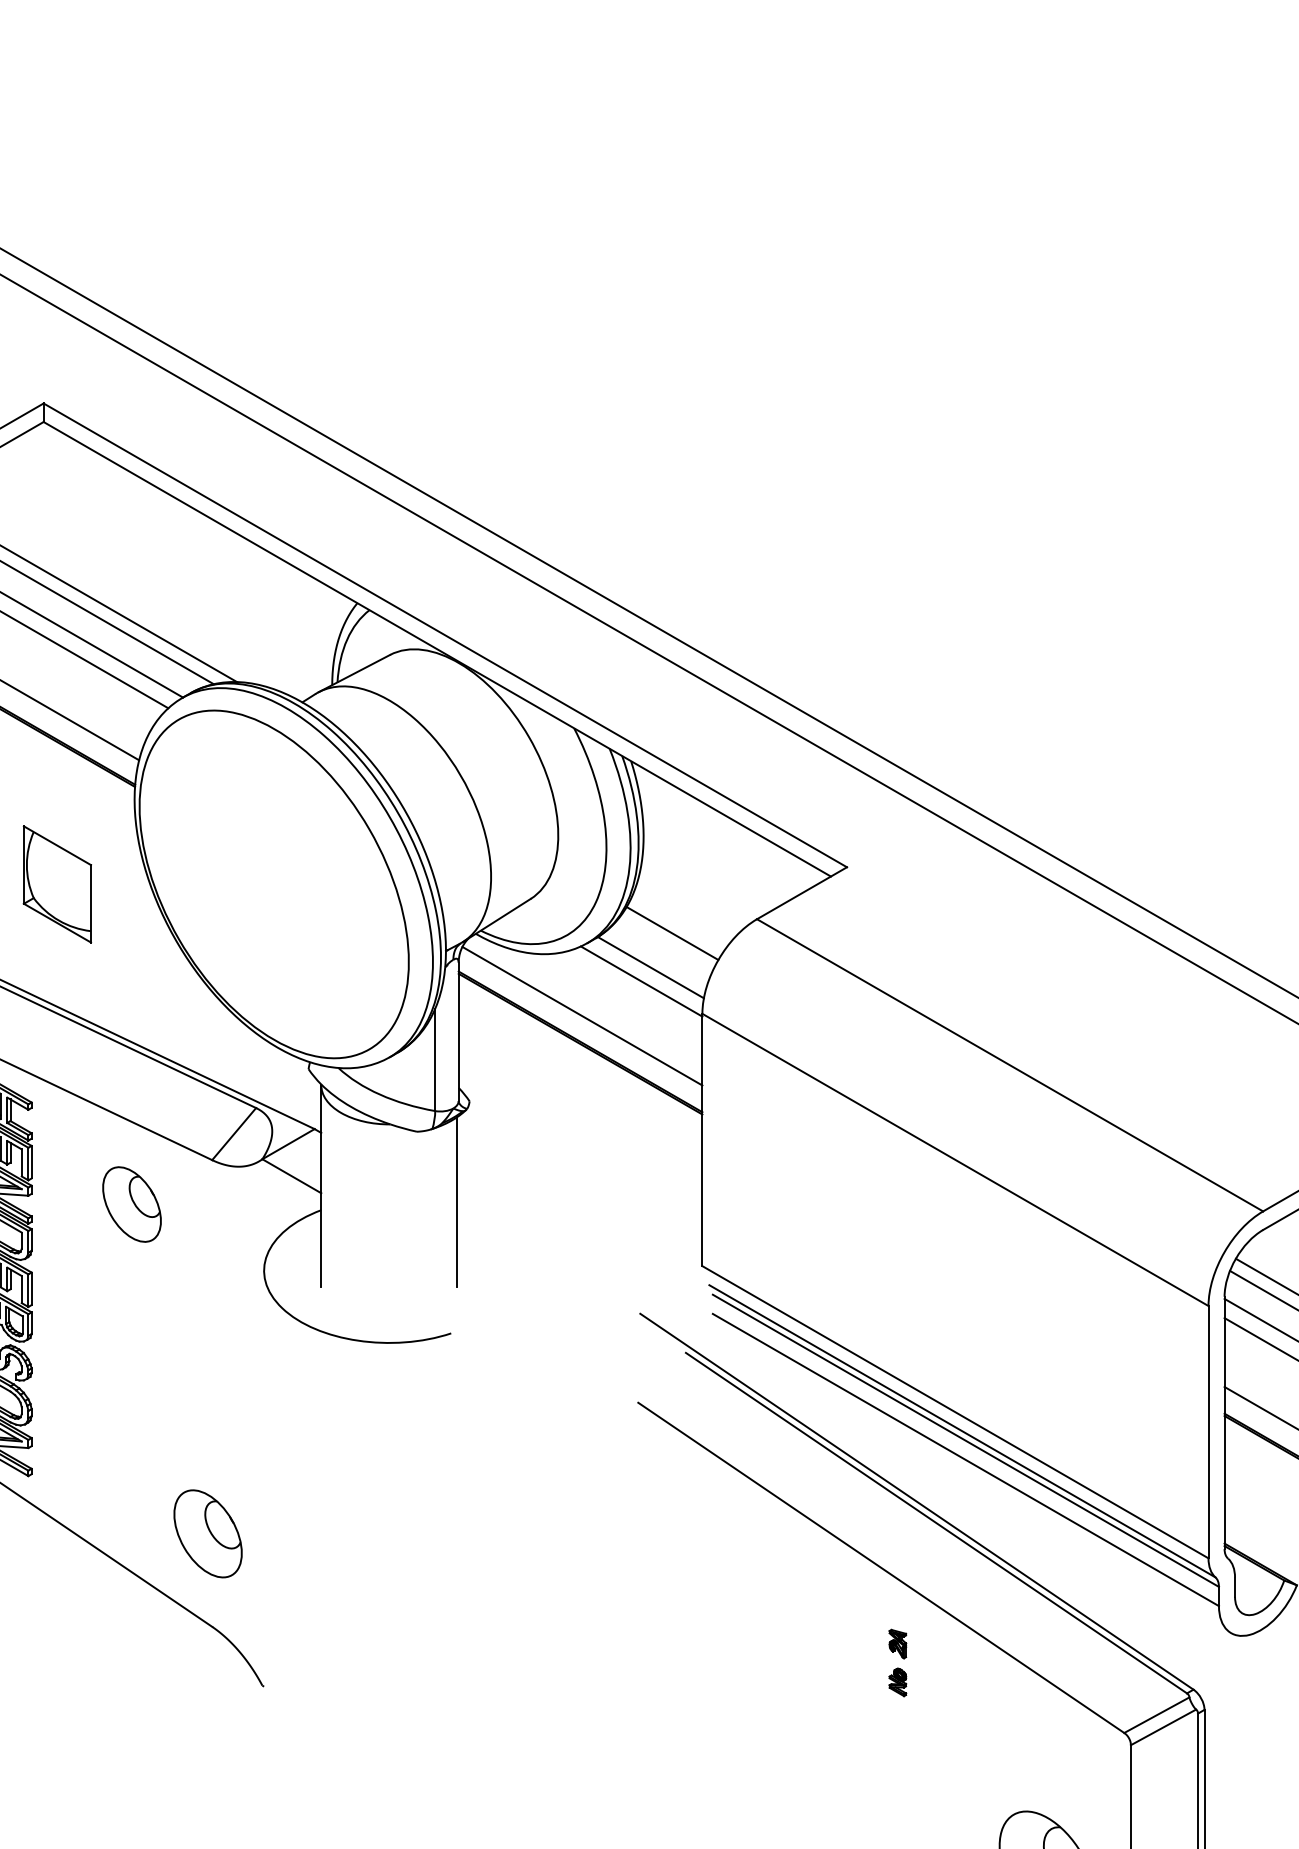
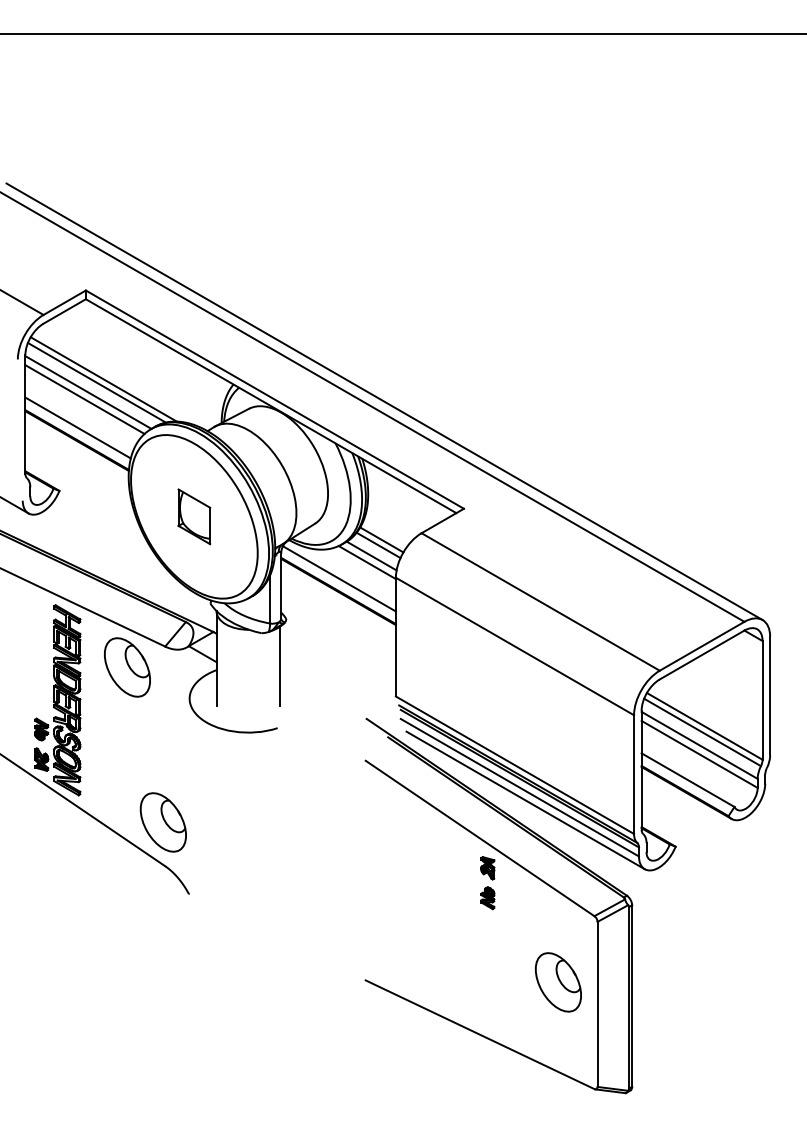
part: (57, 883) -> (194, 516), moved
line: (665, 945) -> (378, 545), added
part: (132, 1204) -> (127, 667), size x1.67
line: (977, 1487) -> (525, 800), added
part: (206, 1533) -> (162, 822), size x1.43
part: (897, 1663) -> (487, 883), size x1.67

